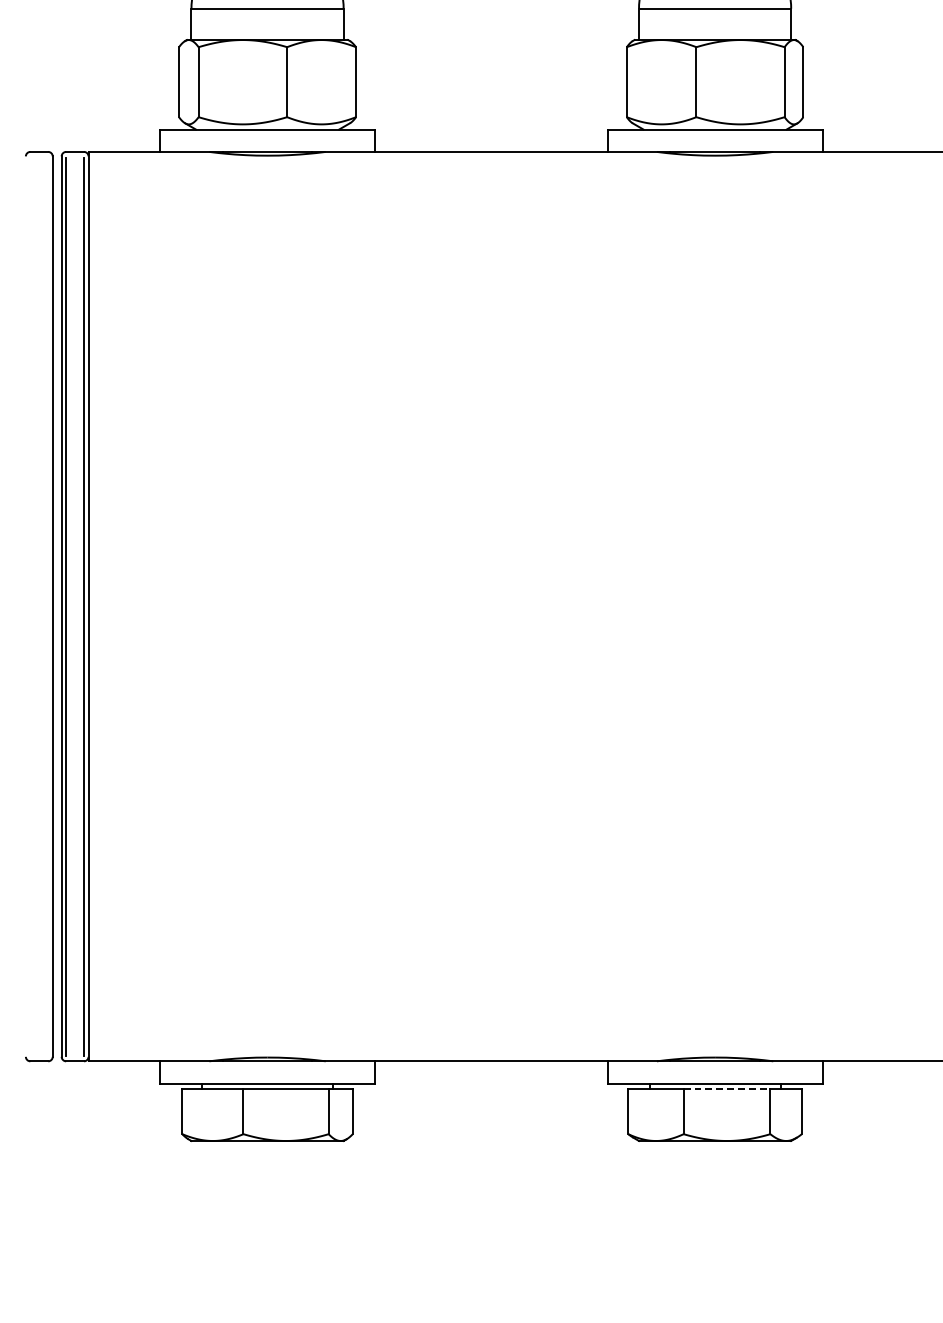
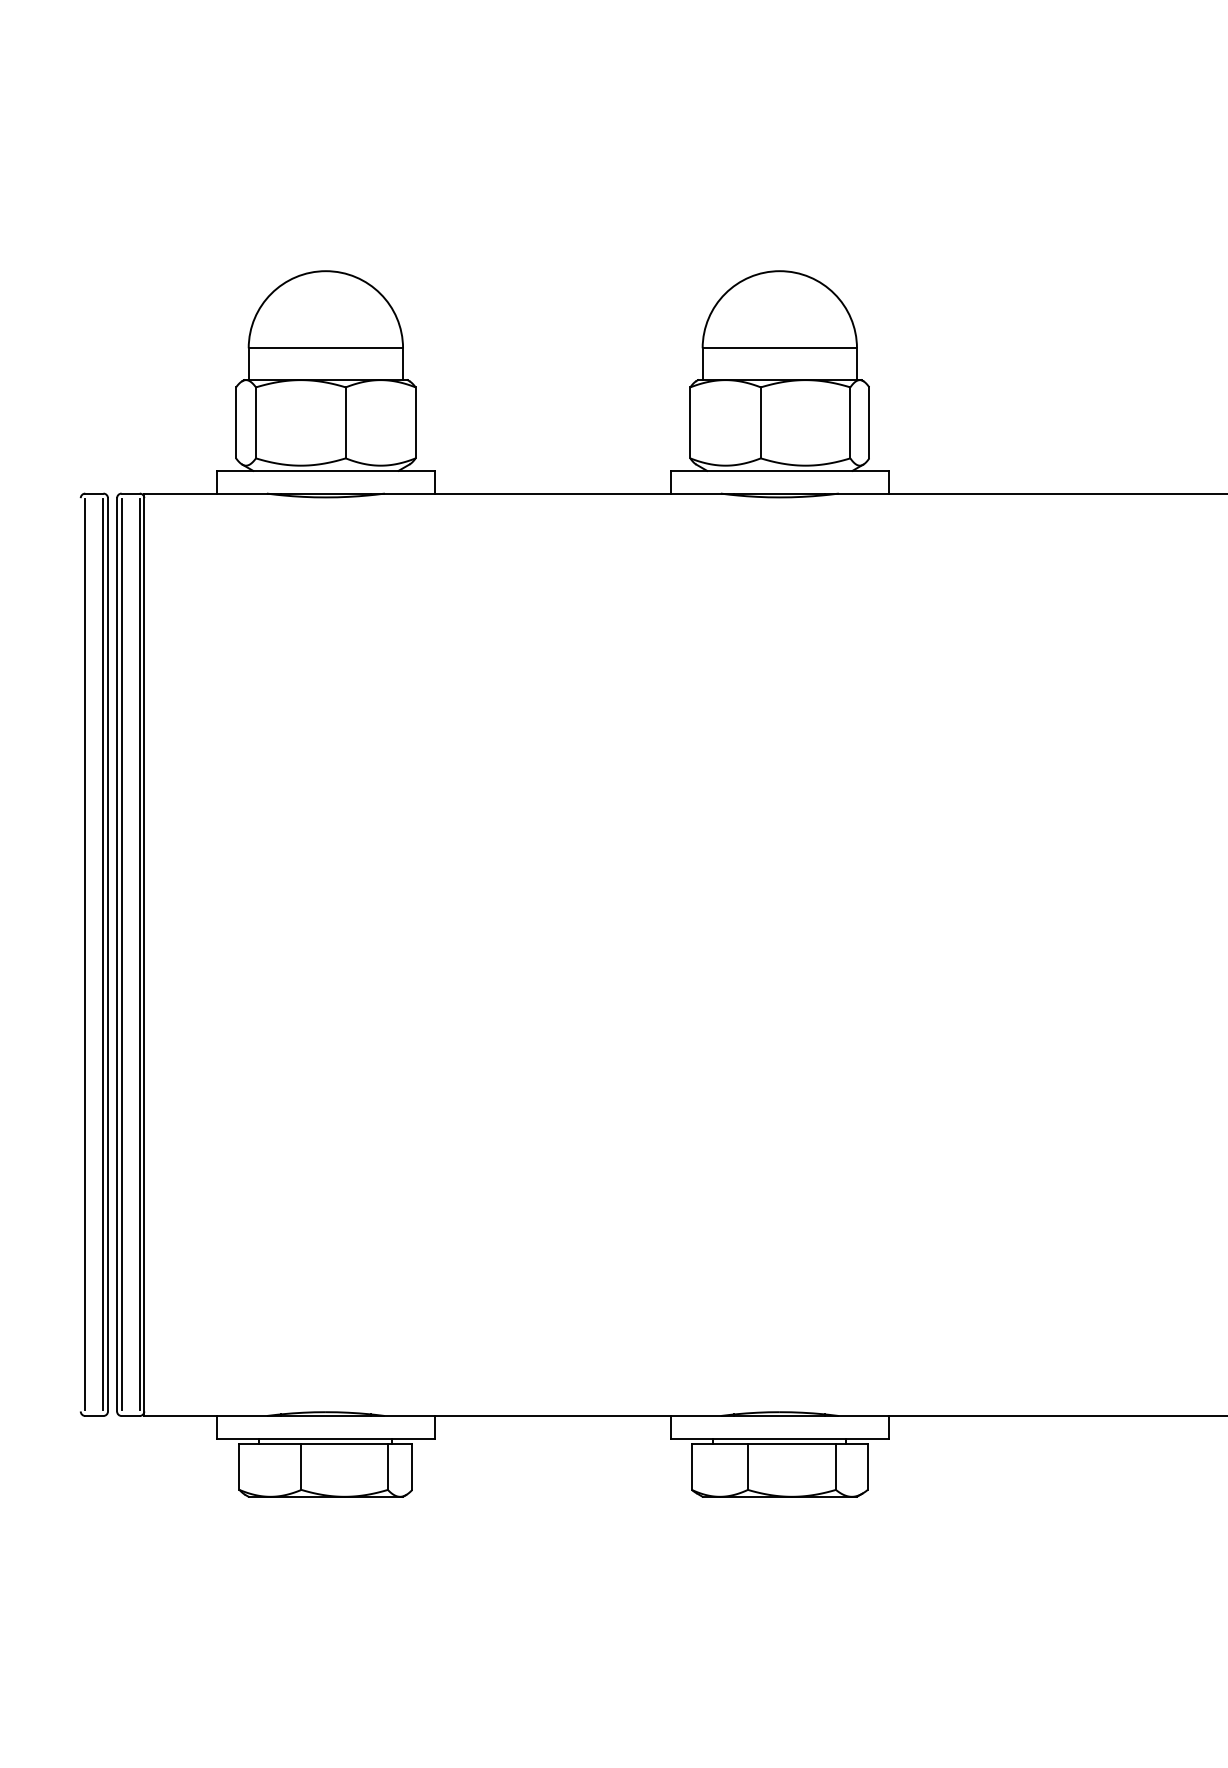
line: (30, 606) -> (85, 954), added
line: (48, 606) -> (103, 954), added
line: (726, 1089) -> (791, 1444), dashed -> solid

